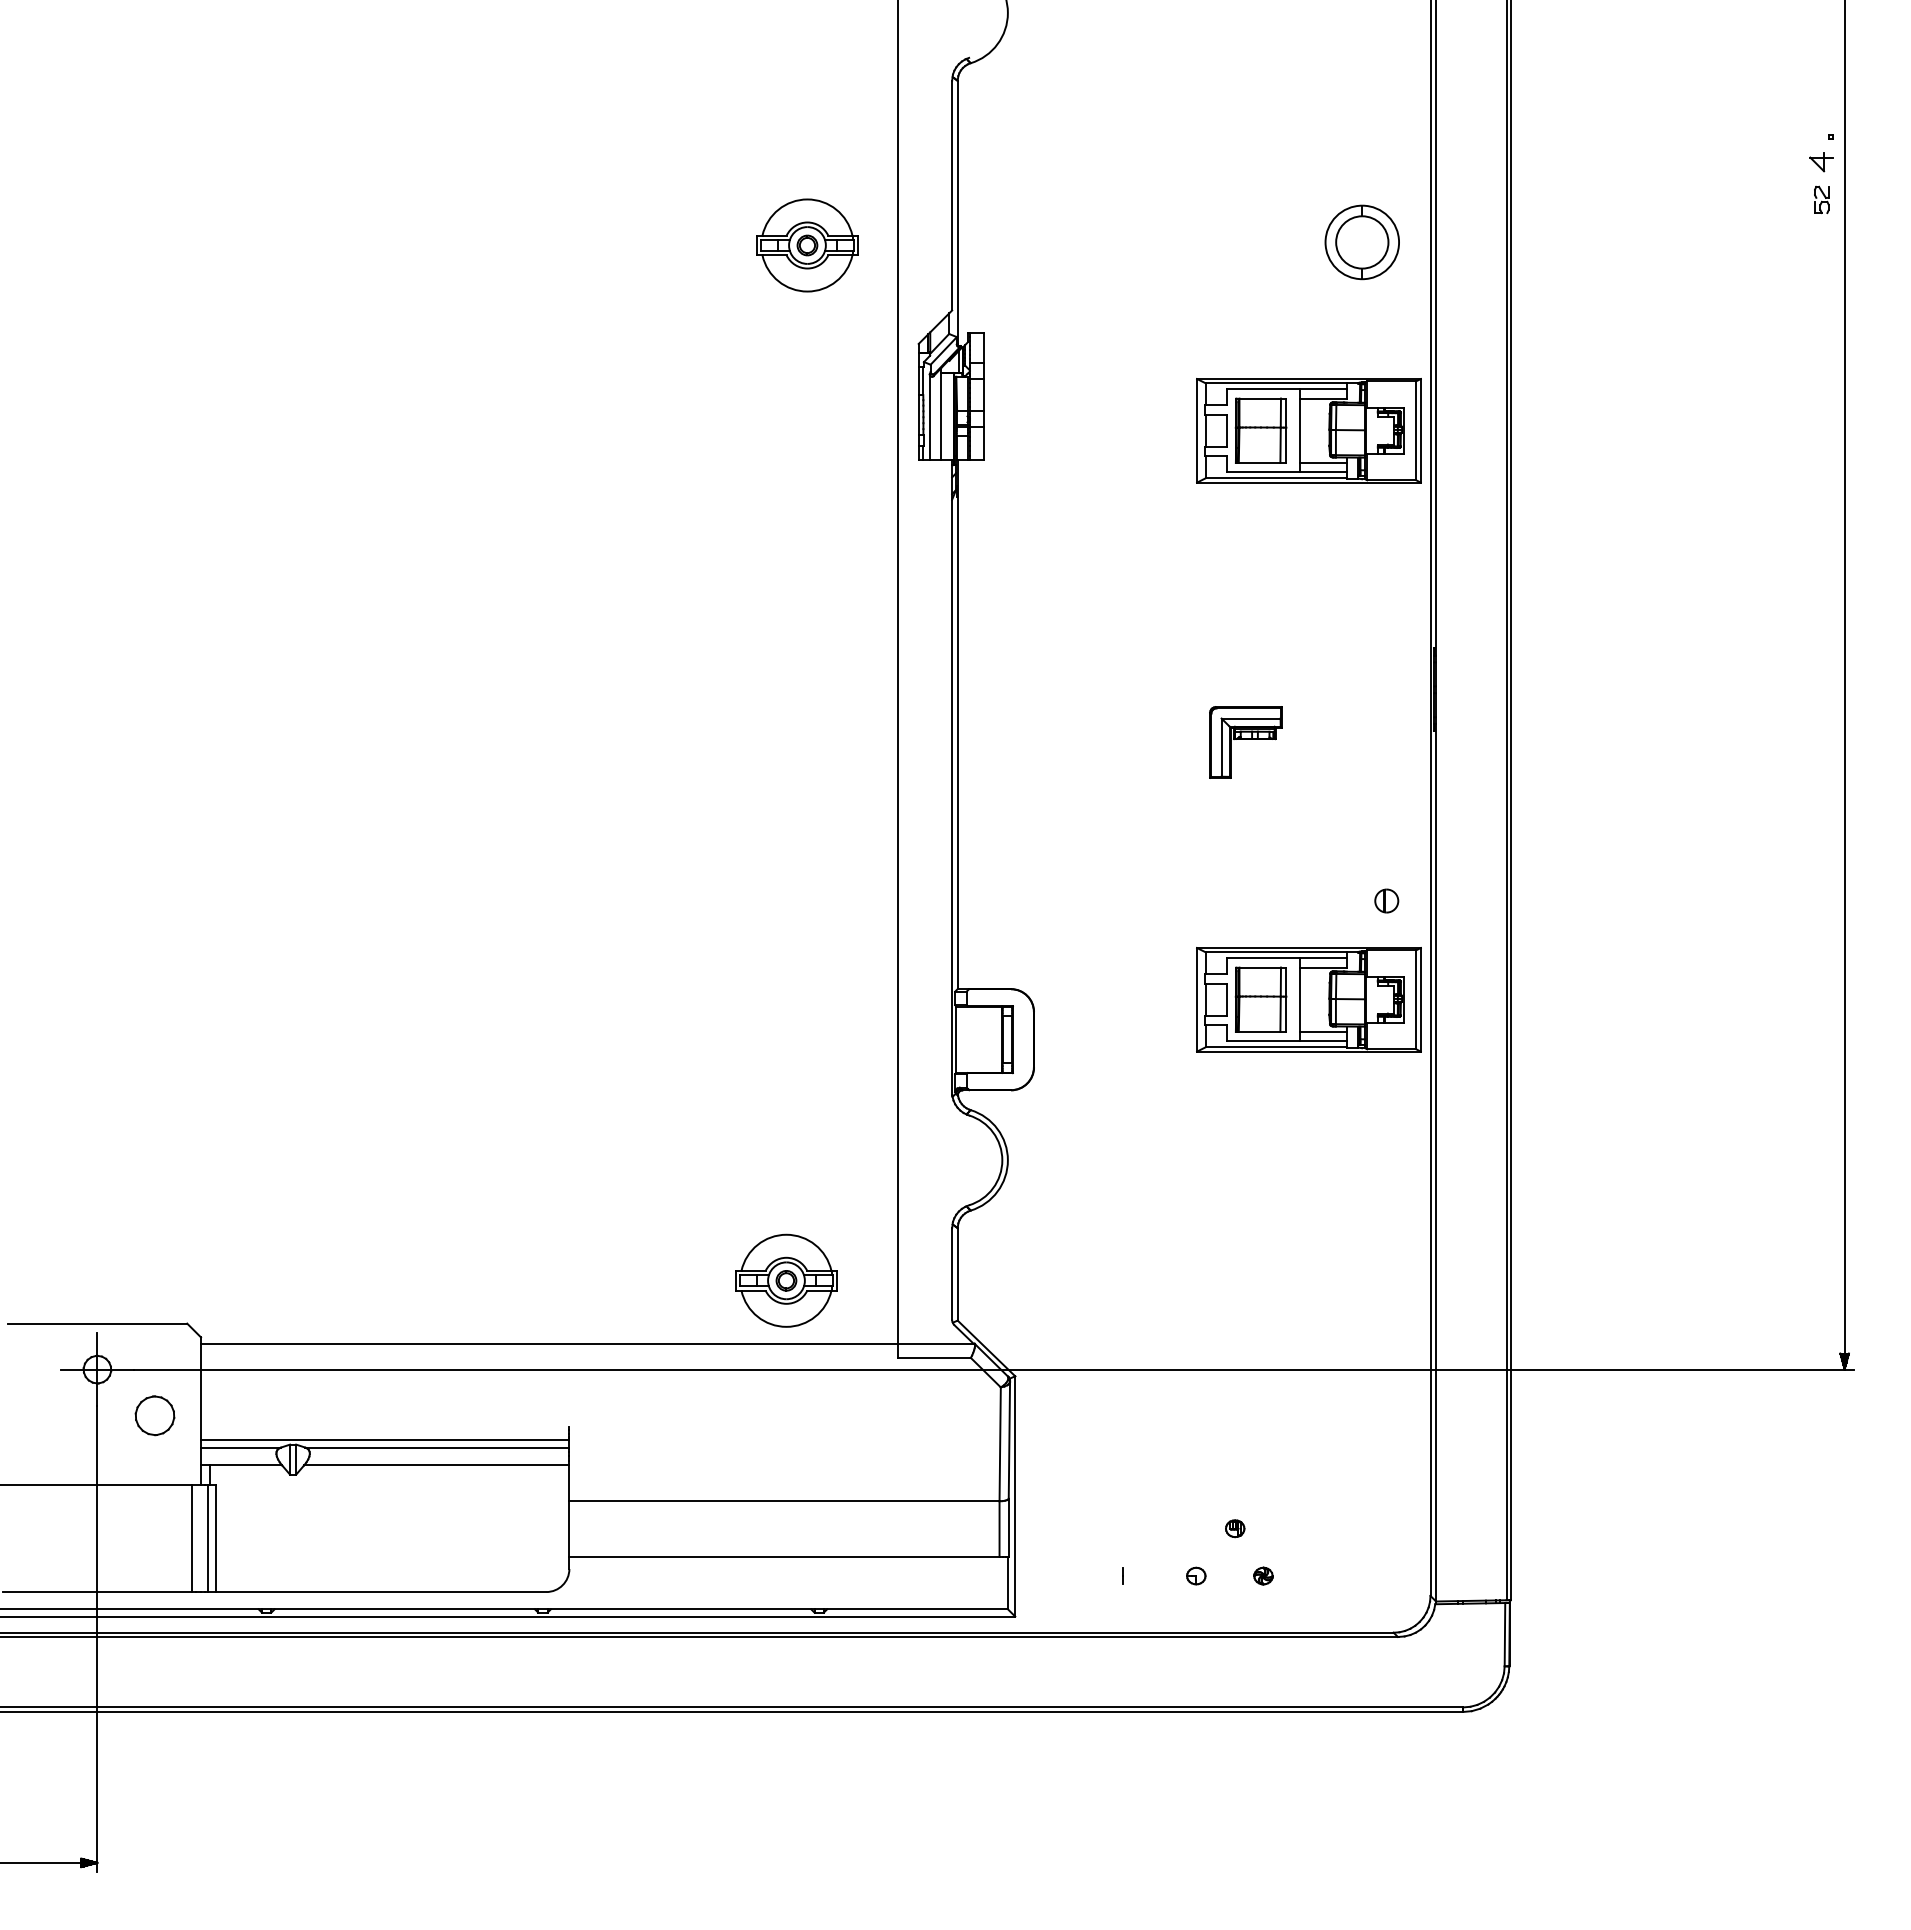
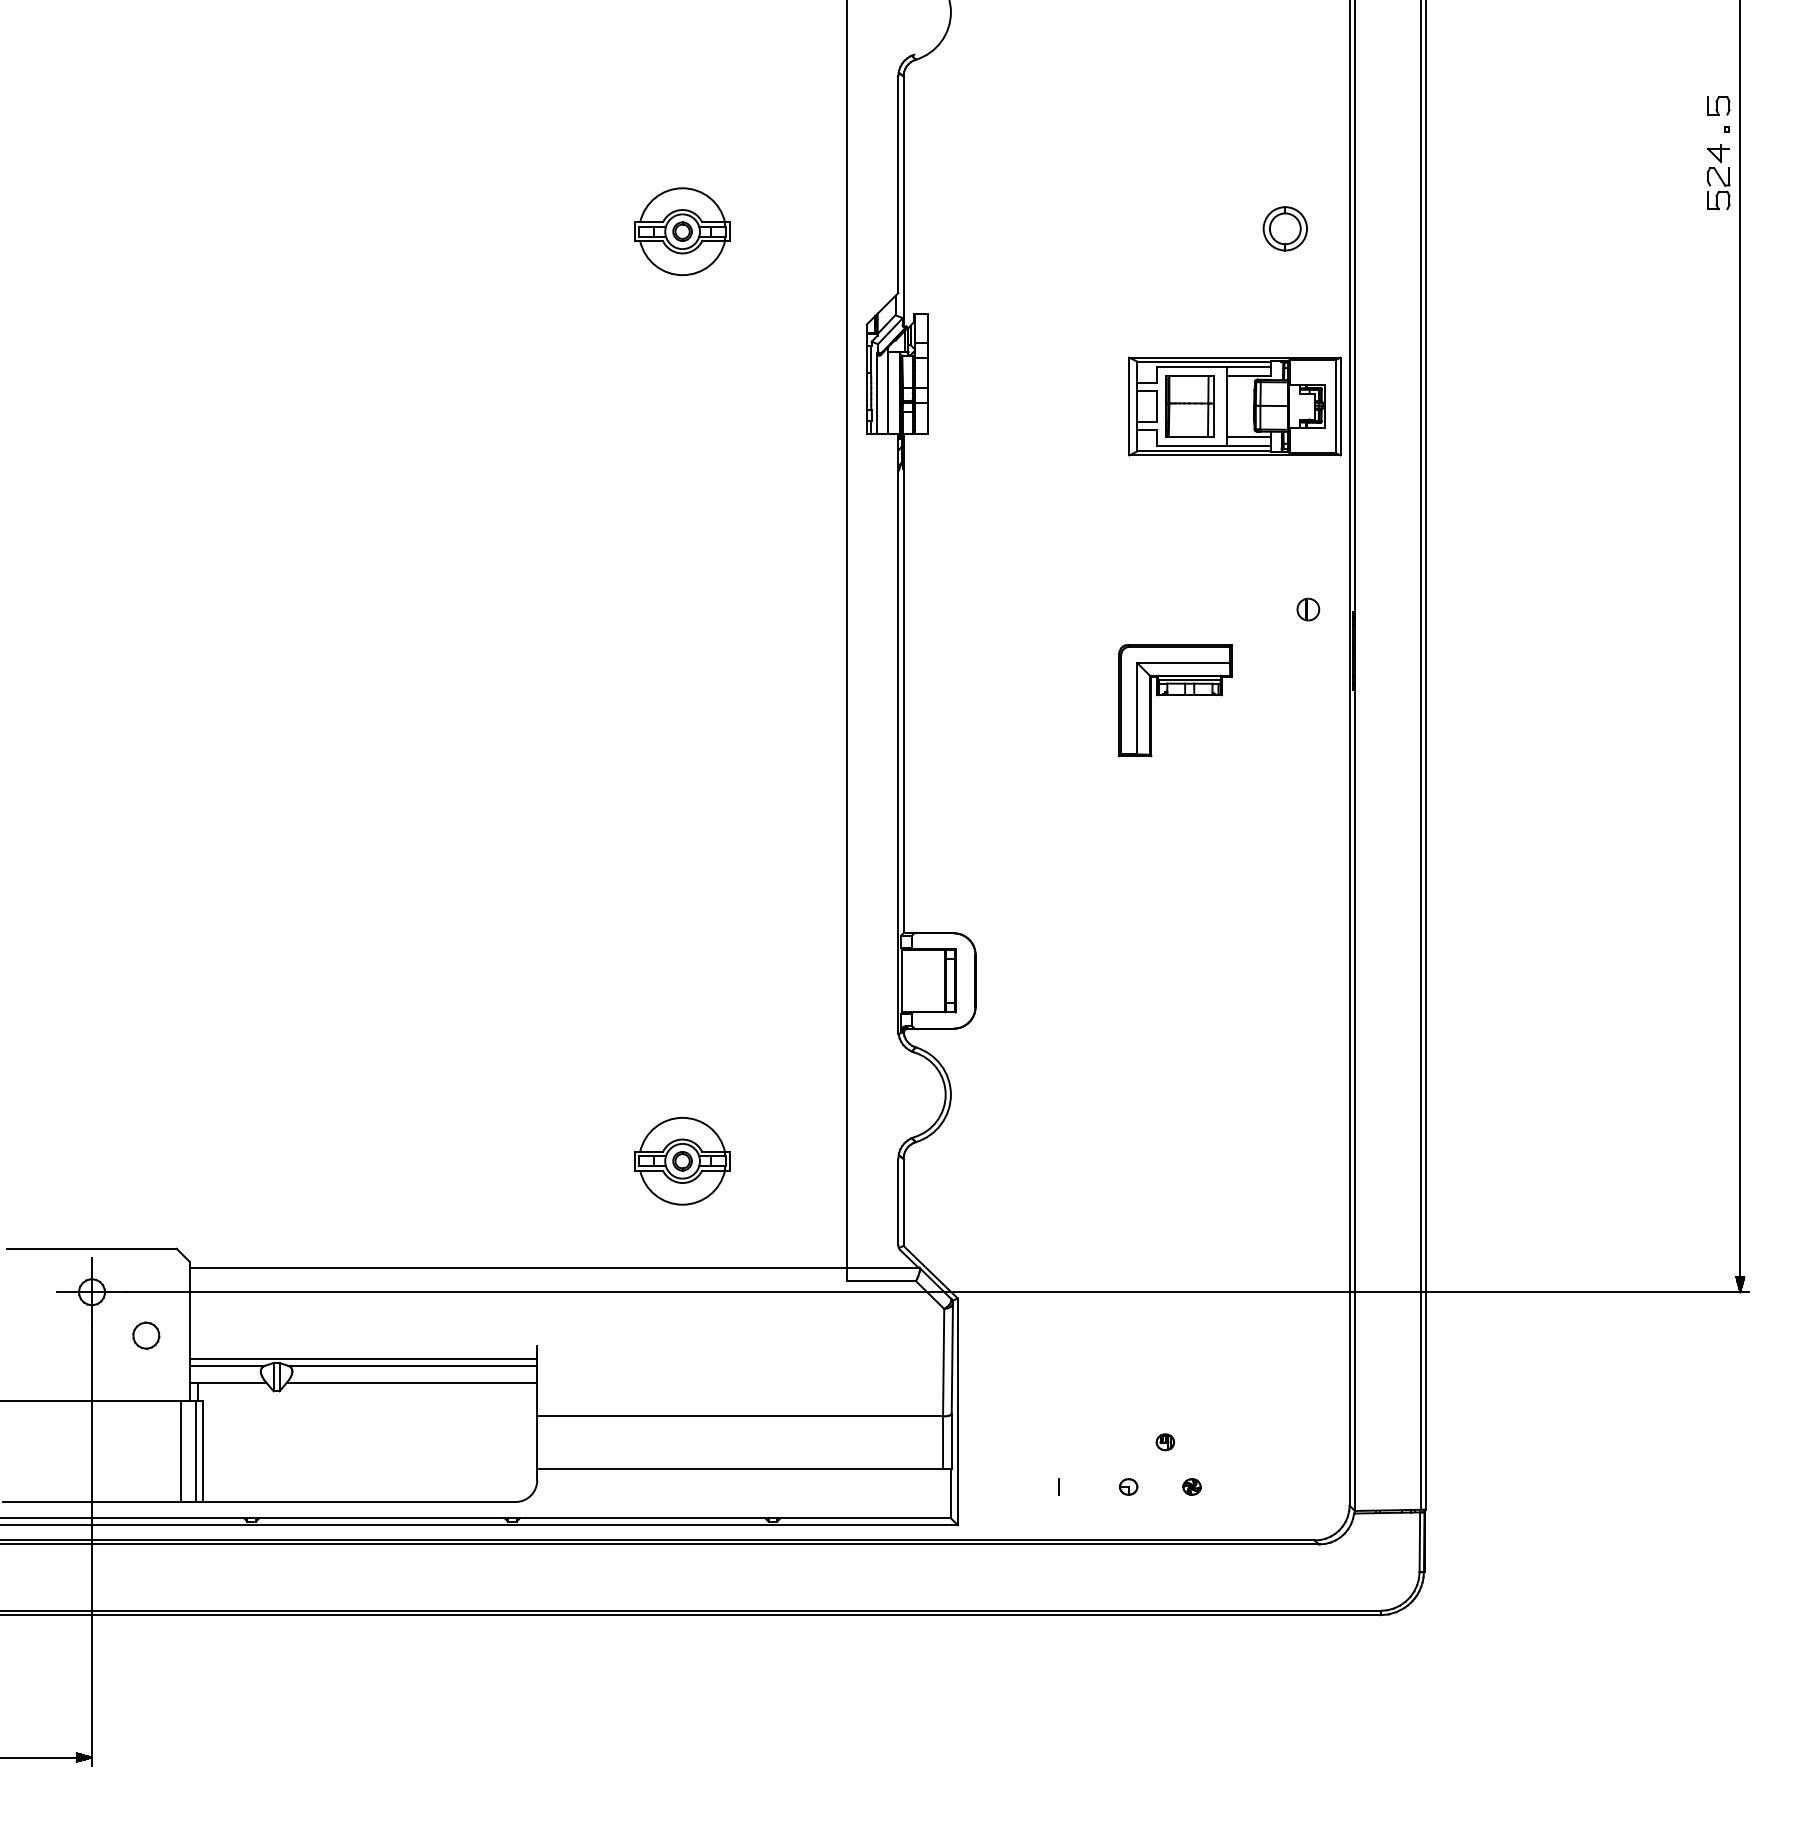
part: (1821, 111) -> (1718, 105), added
part: (1821, 199) -> (1718, 188), size x1.67
part: (1362, 242) -> (1285, 228), size x0.62
part: (807, 245) -> (682, 231), moved
part: (1245, 742) -> (1175, 700), size x1.67
part: (1386, 900) -> (1308, 609), moved
part: (1308, 999) -> (1234, 943), removed
part: (786, 1280) -> (682, 1160), moved
part: (154, 1415) -> (145, 1335), size x0.71

